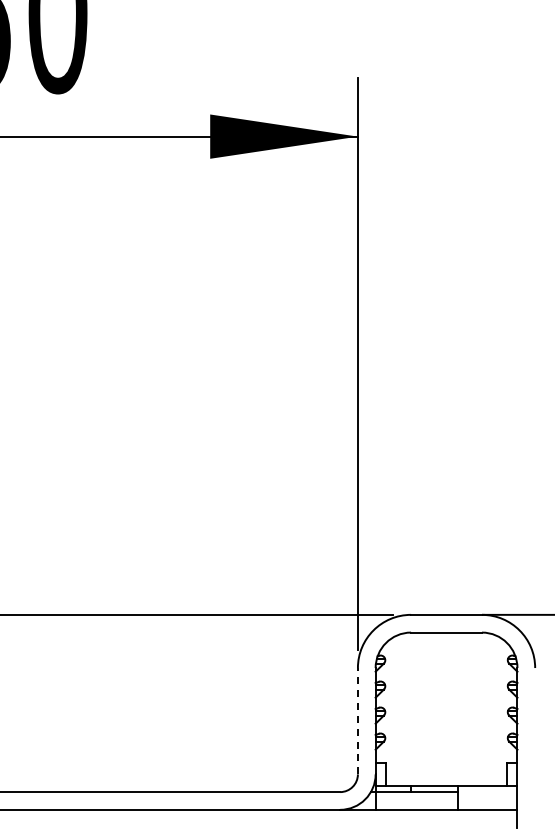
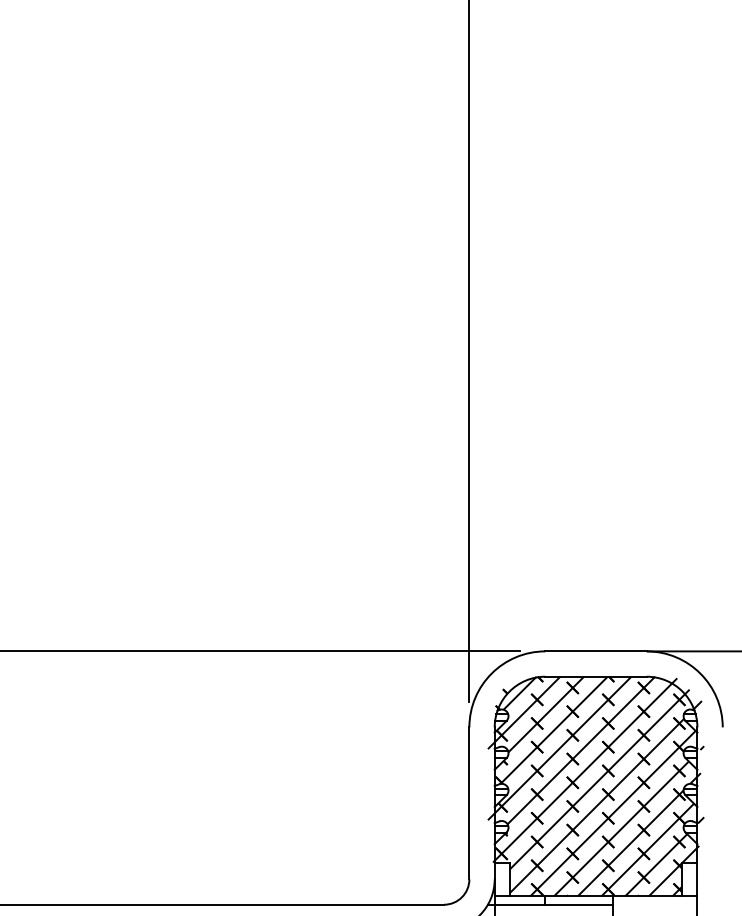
hatch: (446, 709) -> (595, 786), added
line: (357, 720) -> (468, 802), dashed -> solid

